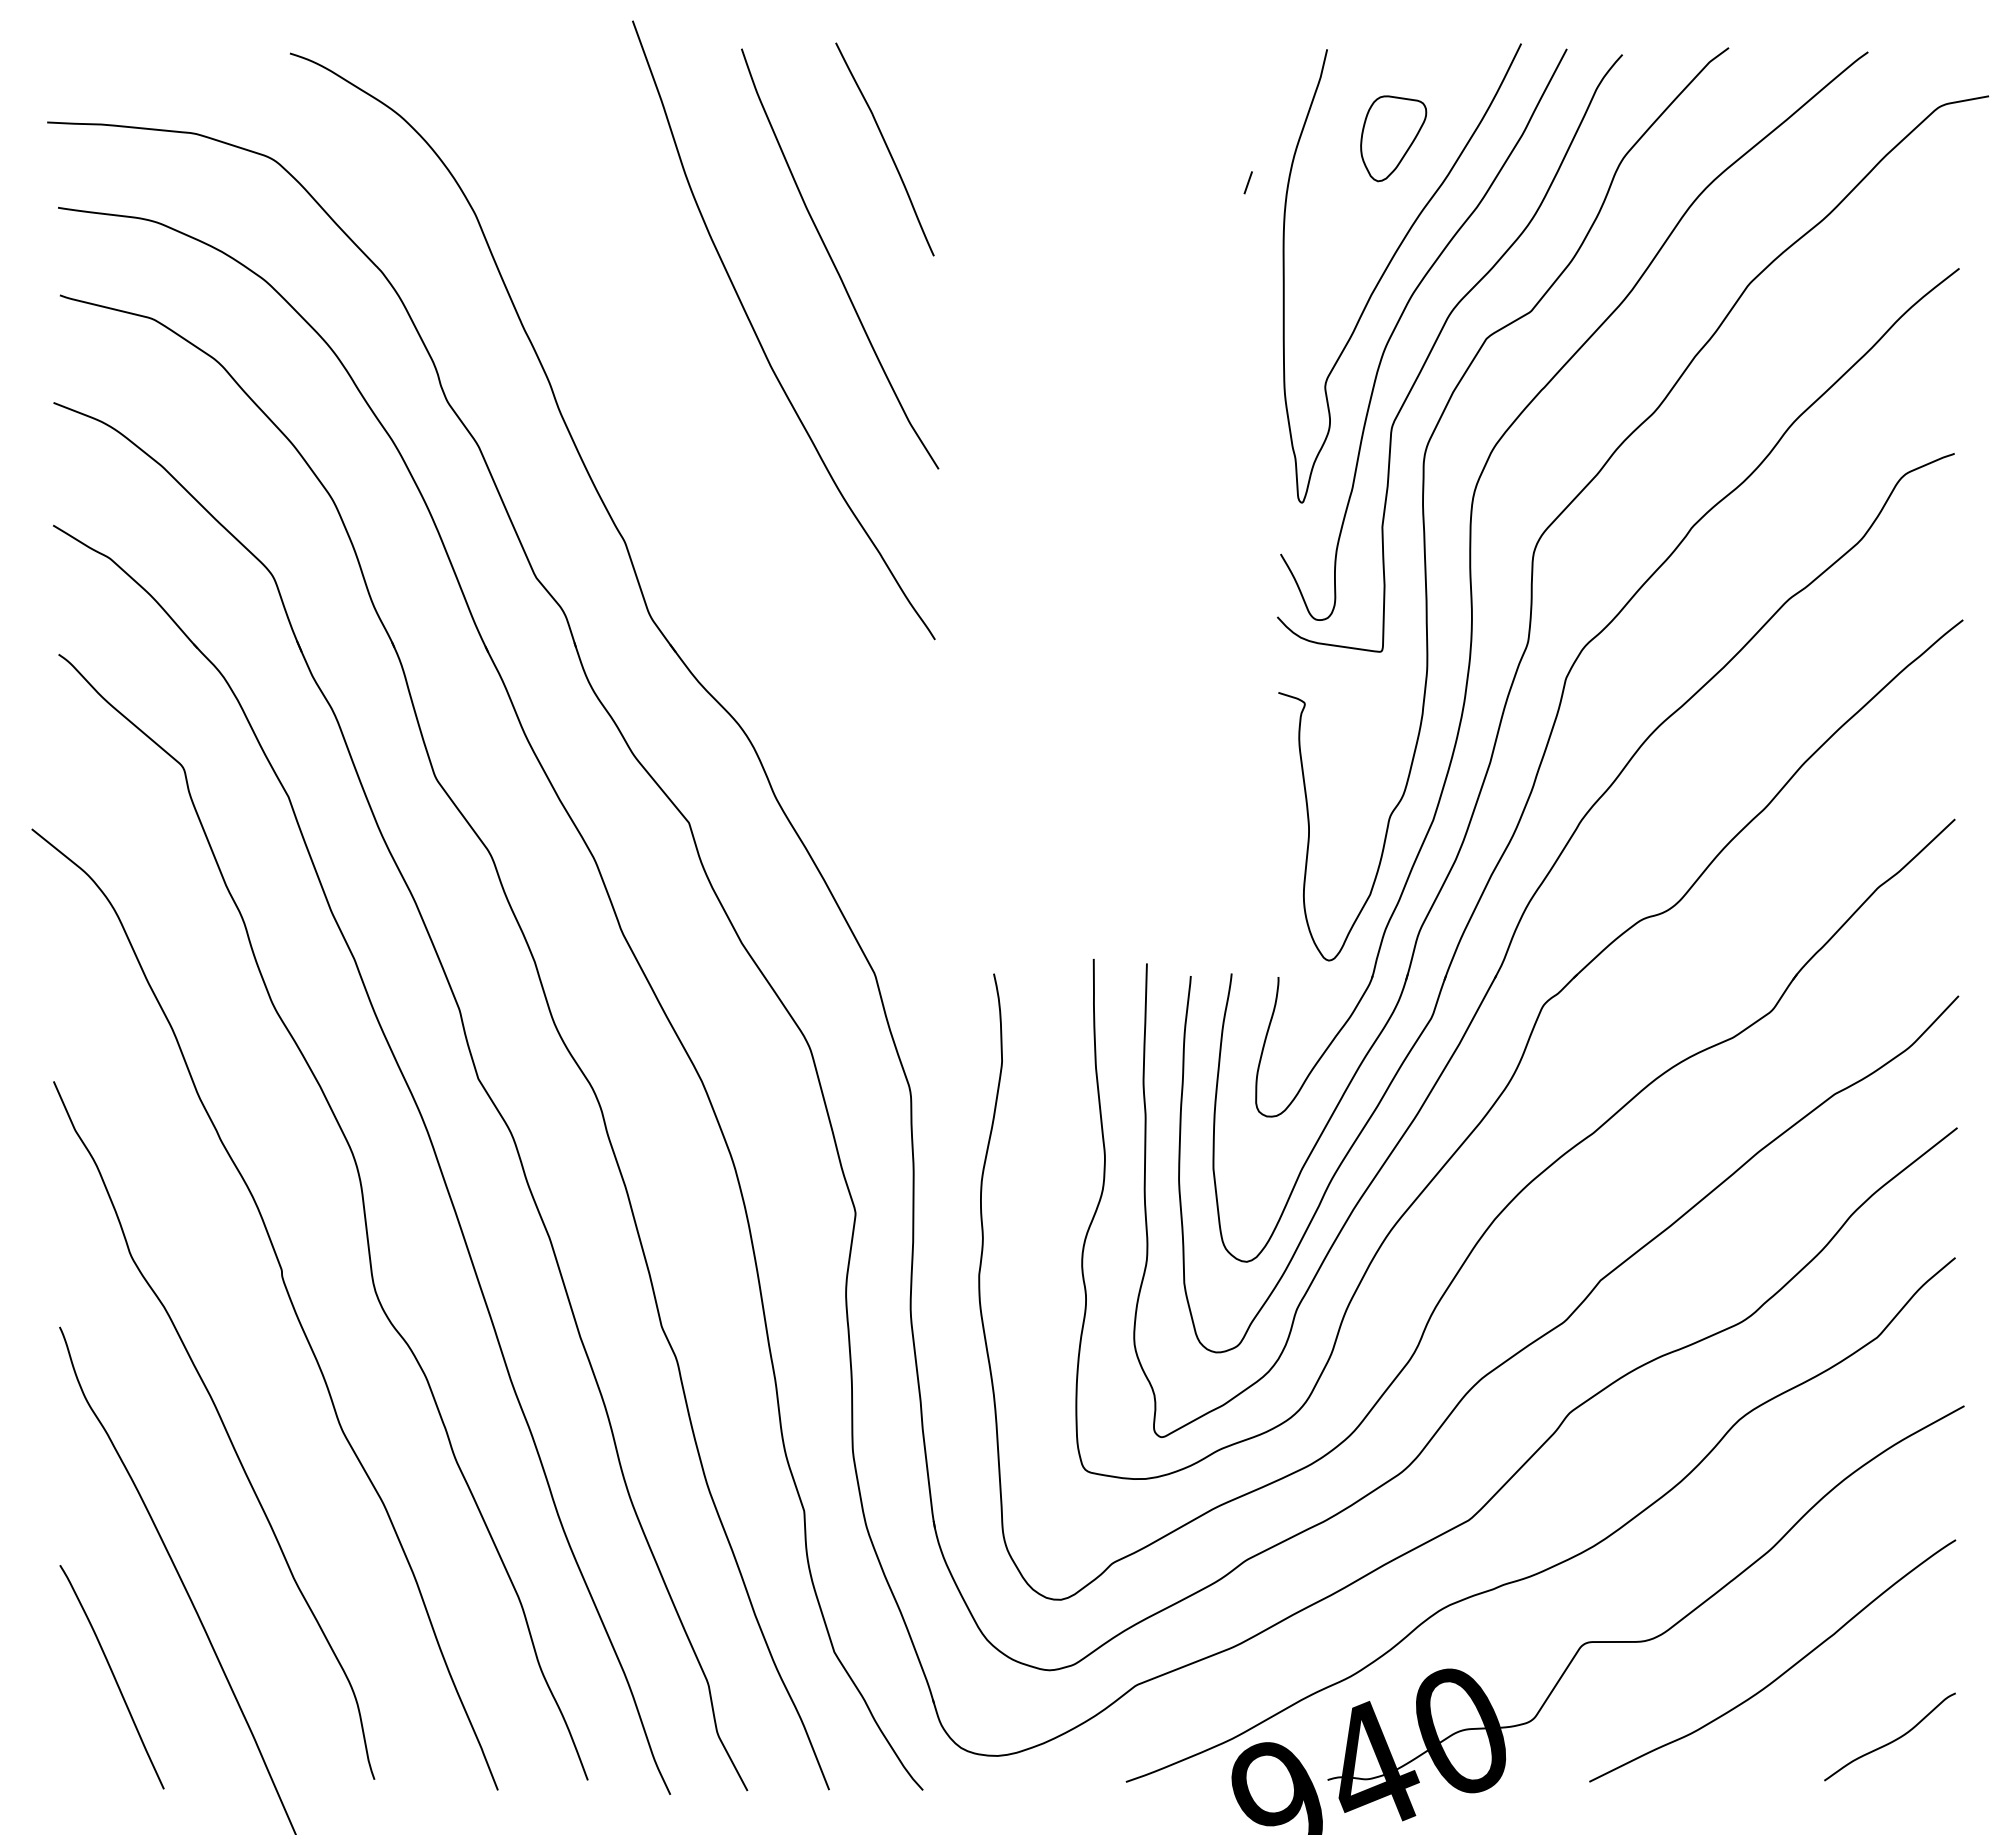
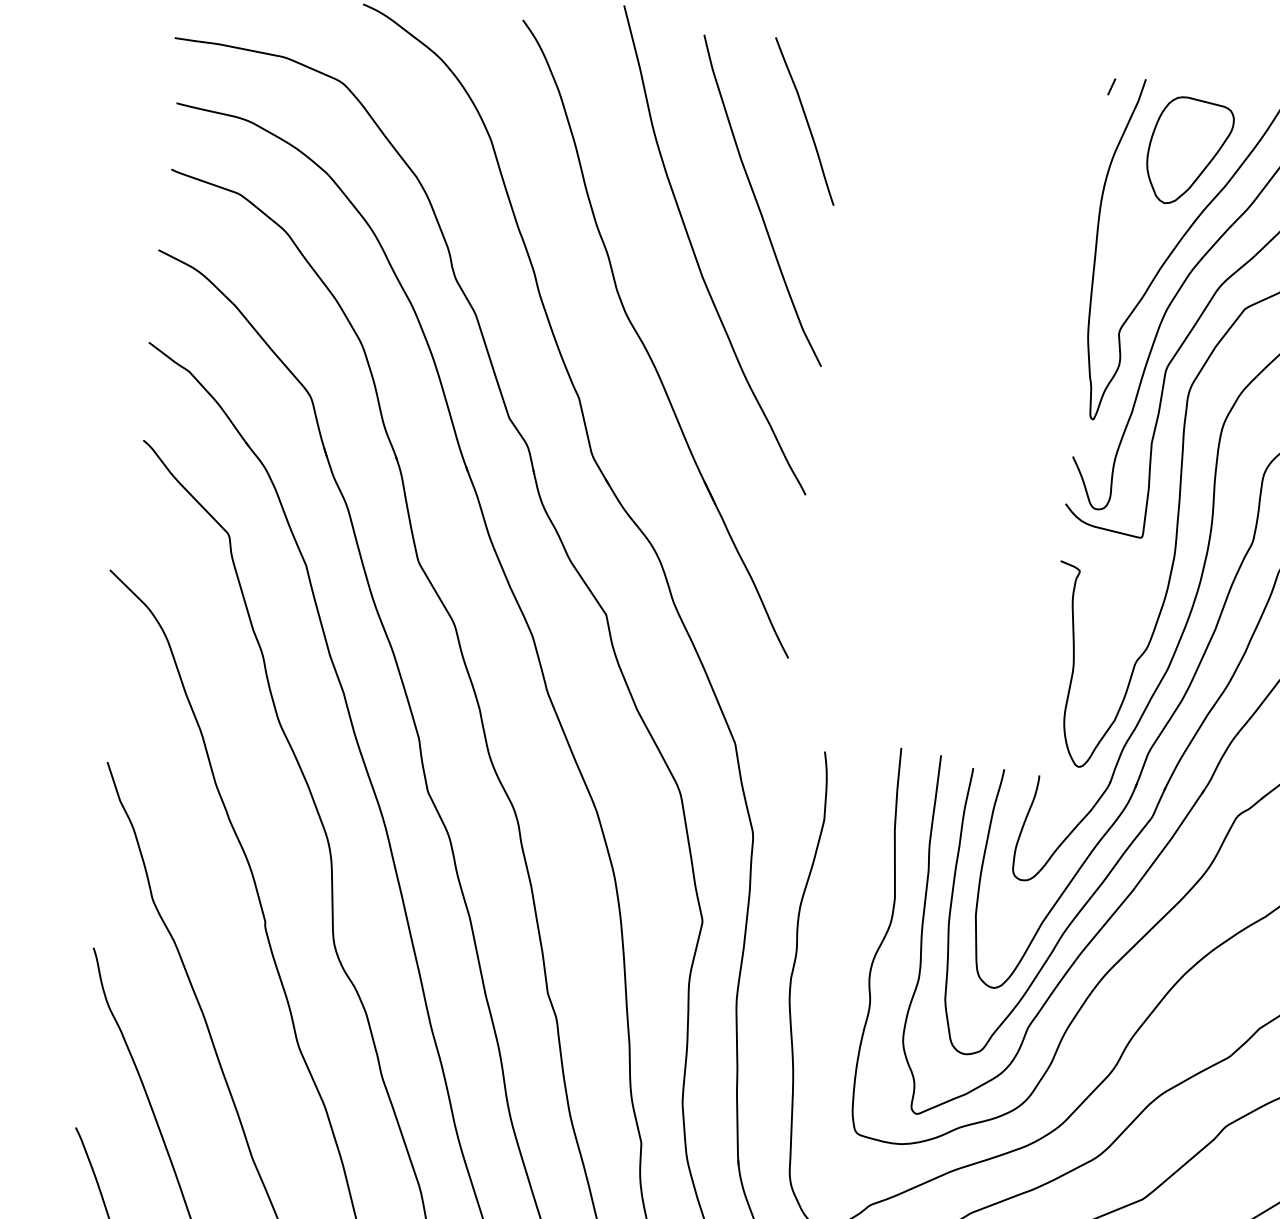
part: (1393, 138) -> (1189, 151), size x1.67
line: (1247, 182) -> (1111, 86), moved
part: (705, 465) -> (645, 346), added

